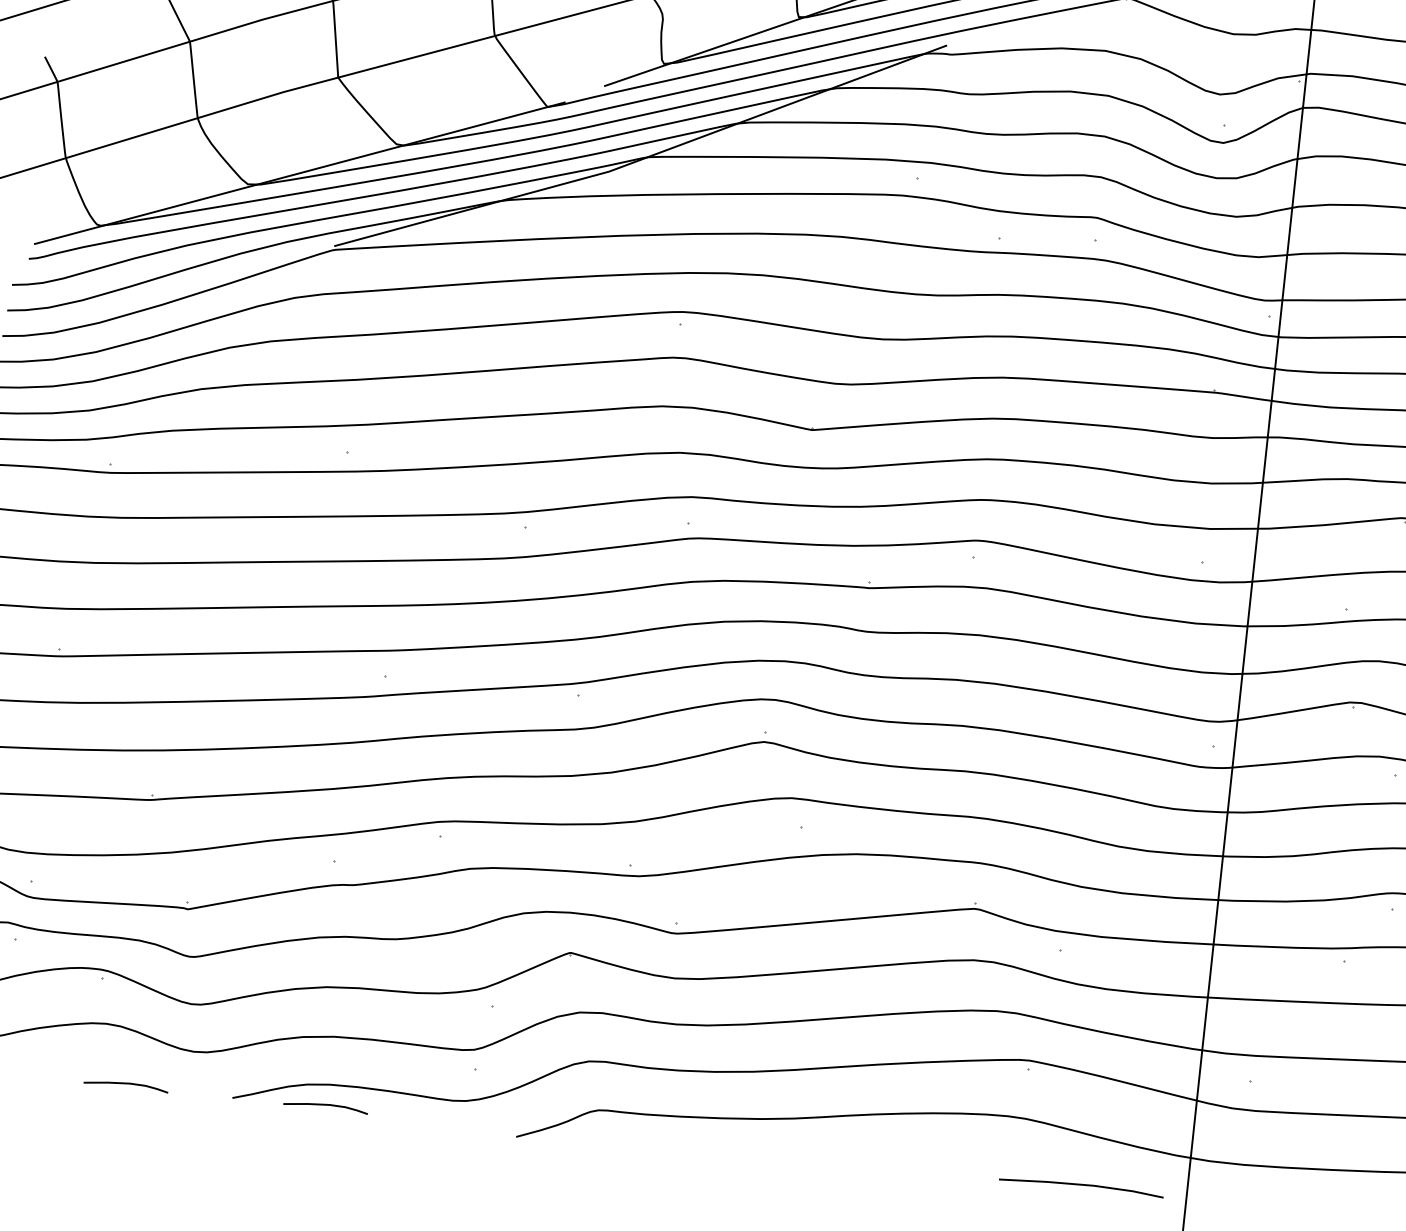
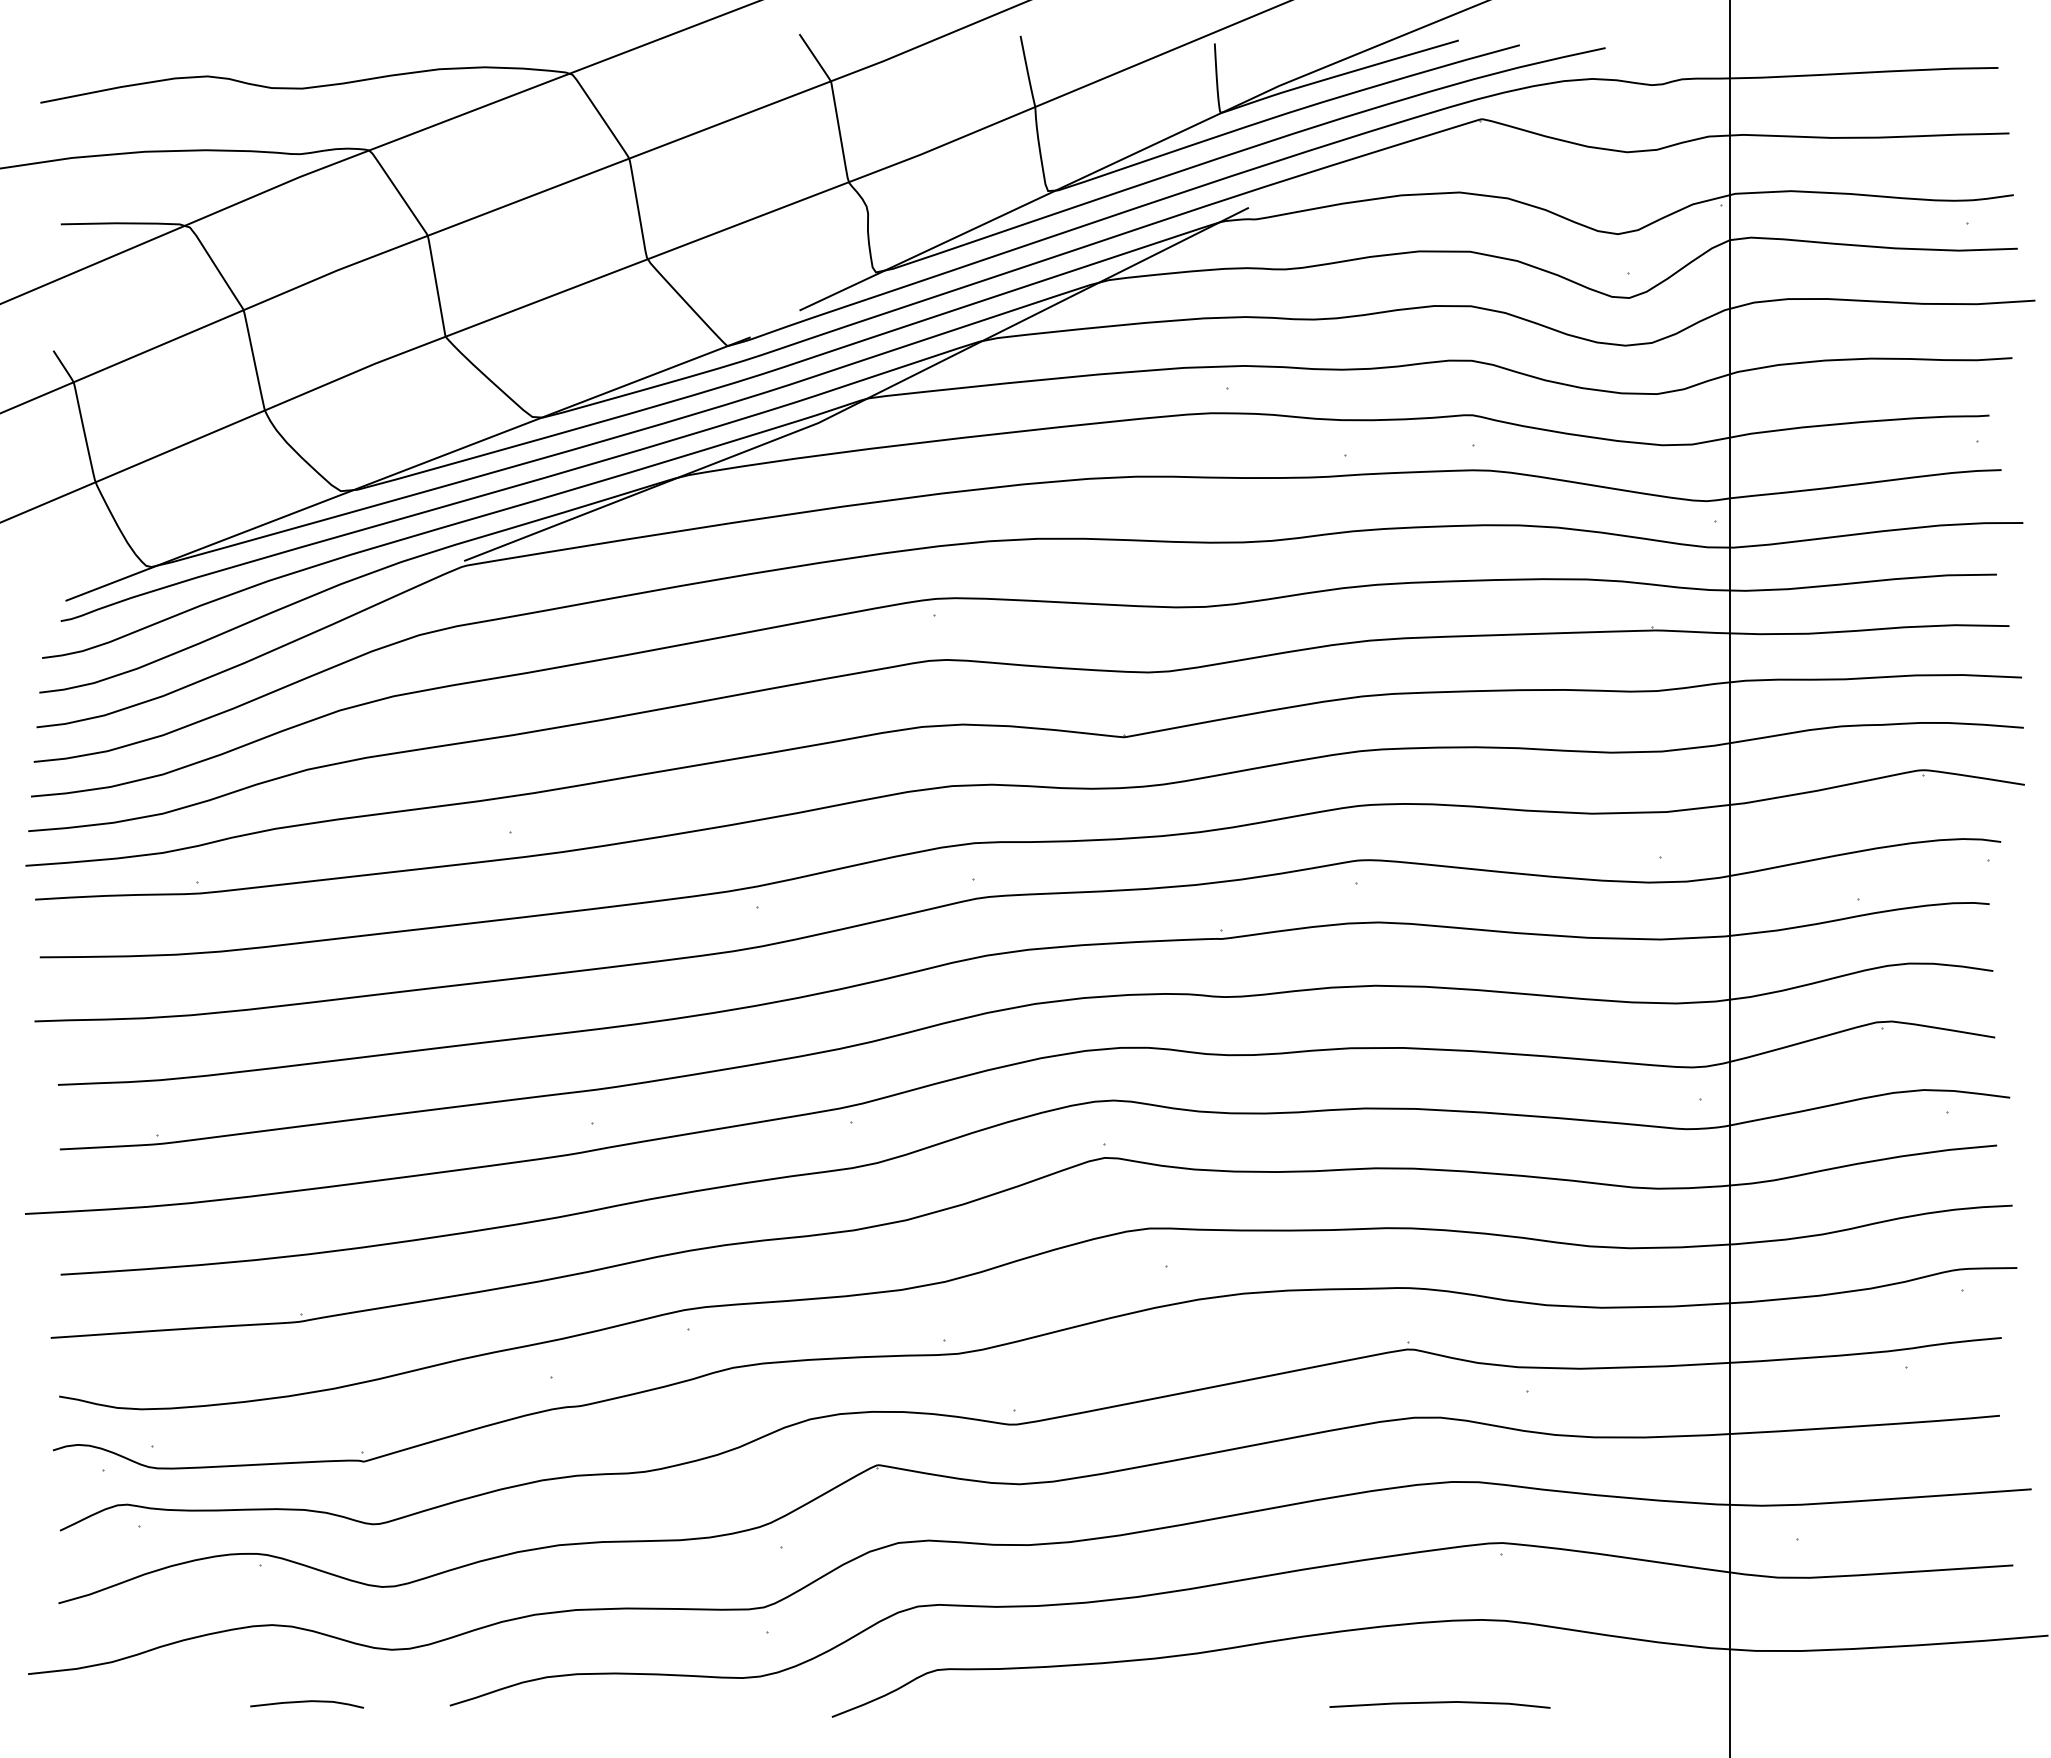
curve: (325, 1105) -> (574, 1702), removed
line: (1081, 1185) -> (1439, 1703), moved

